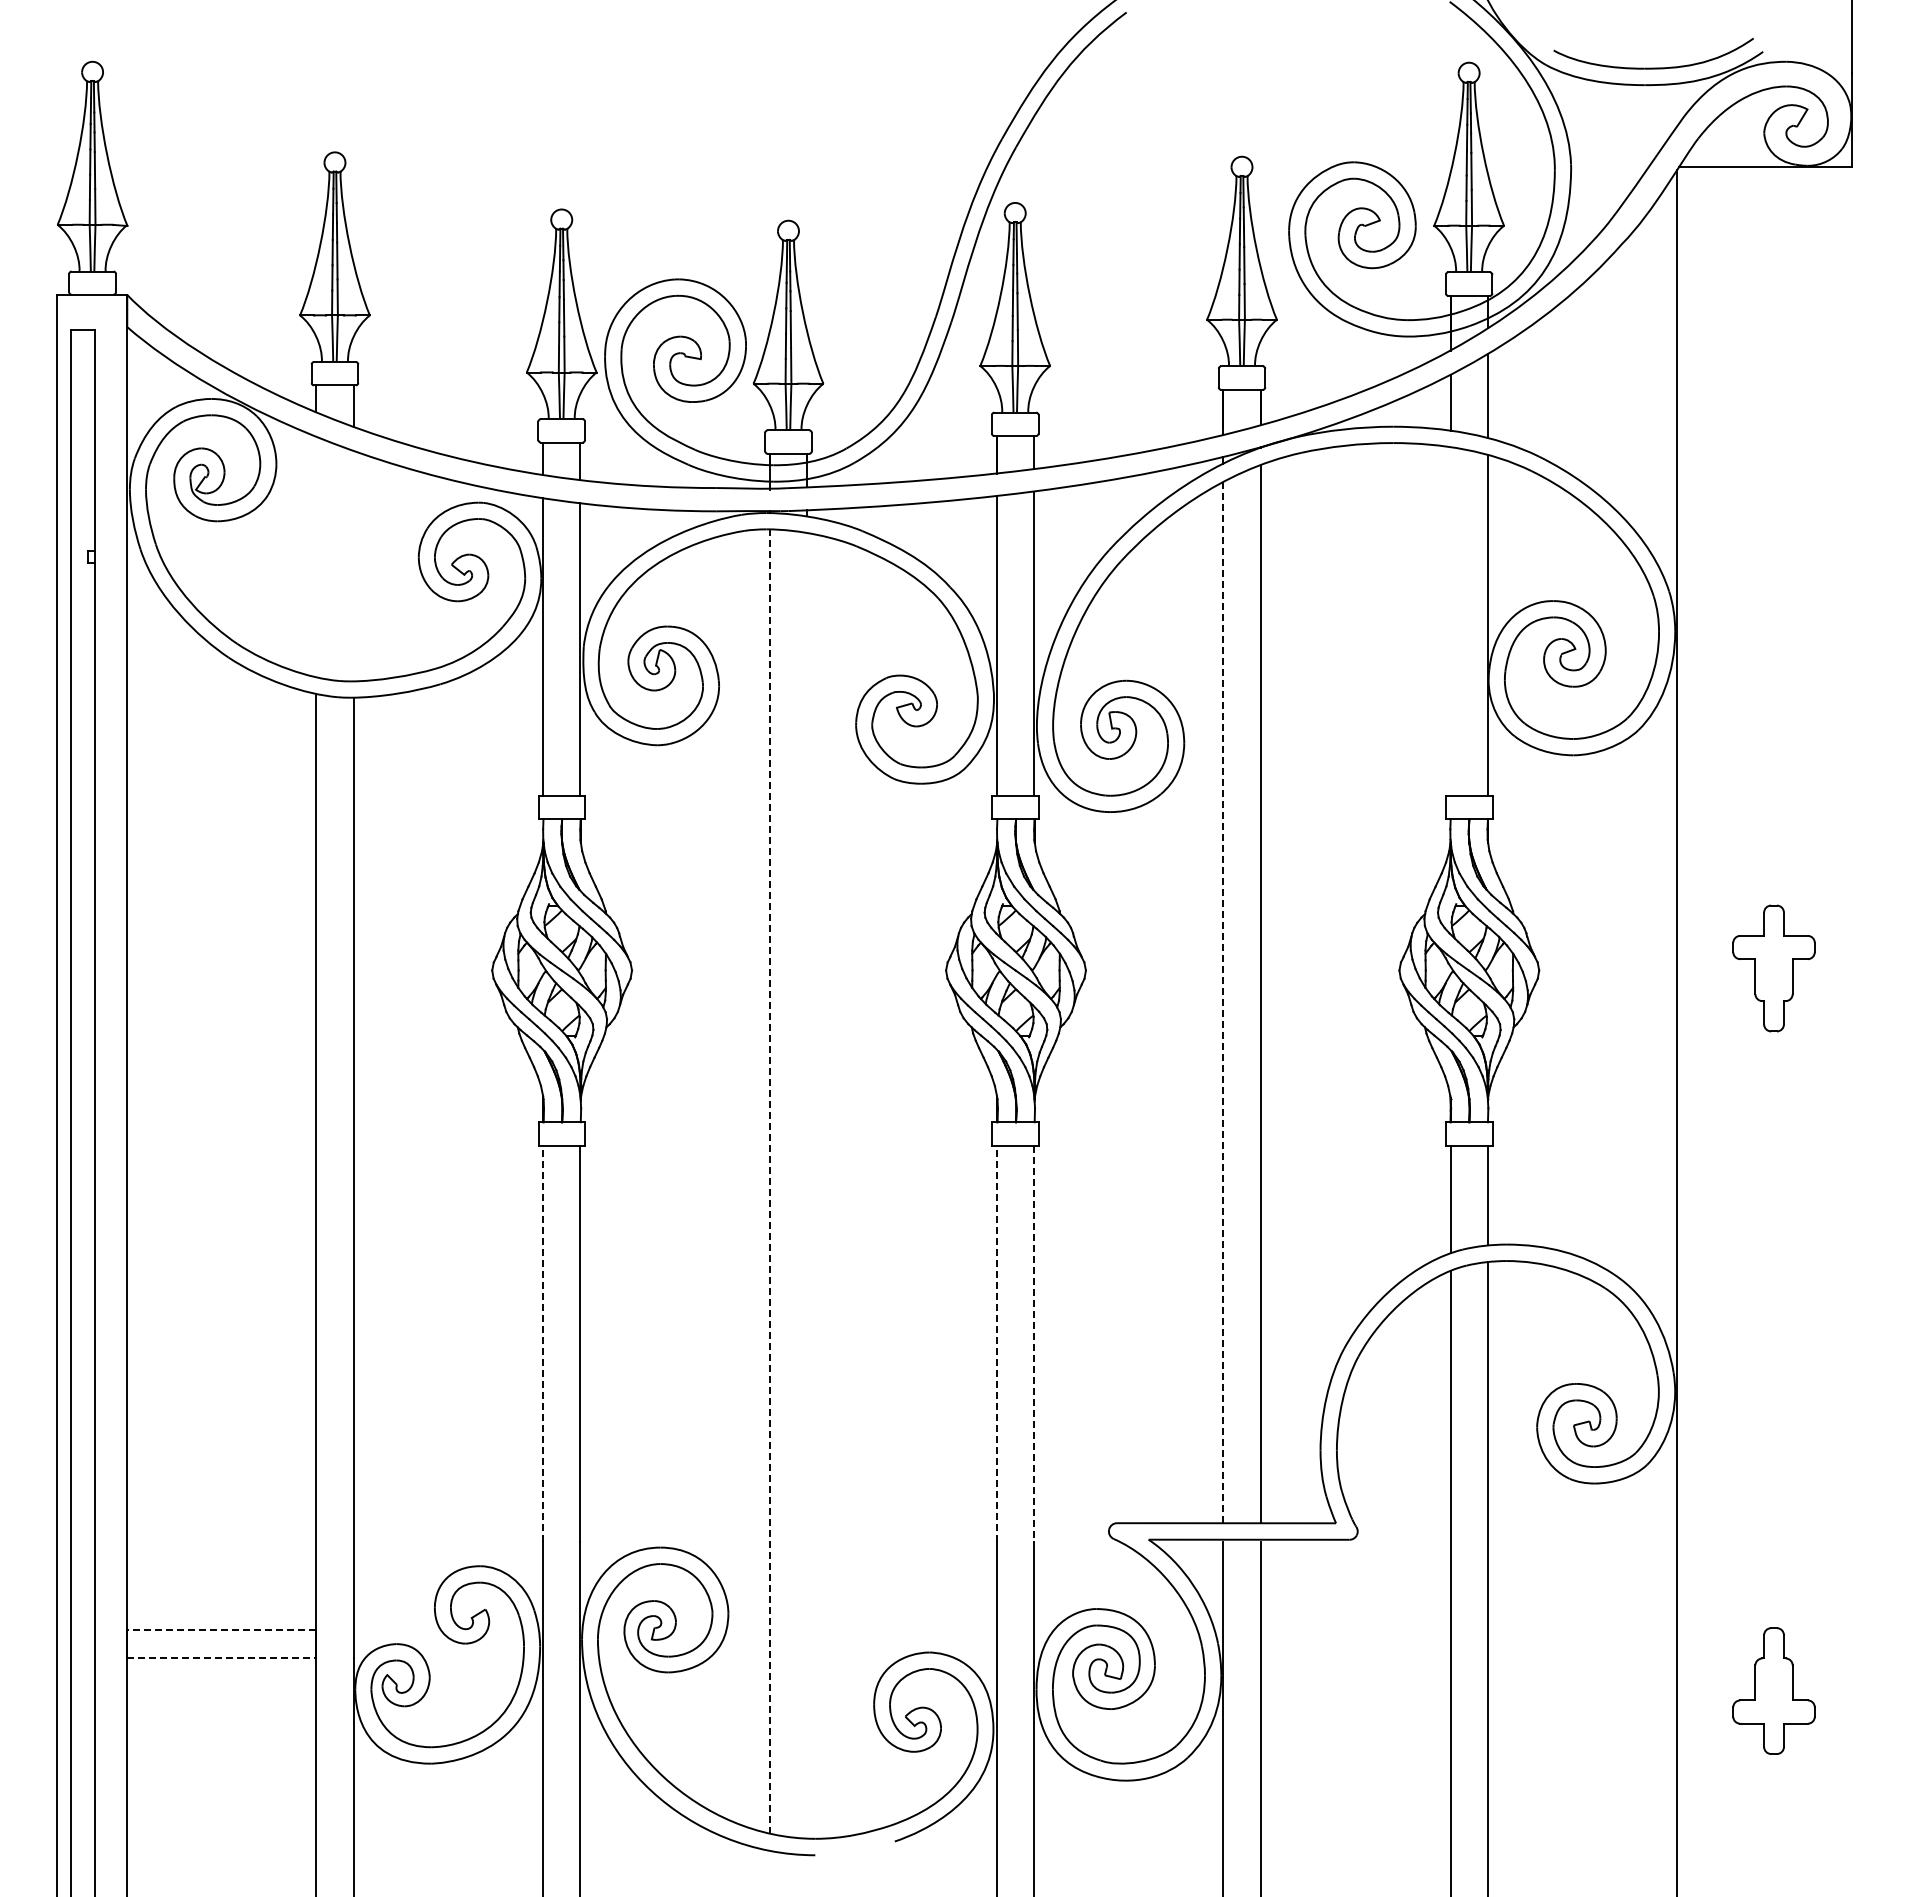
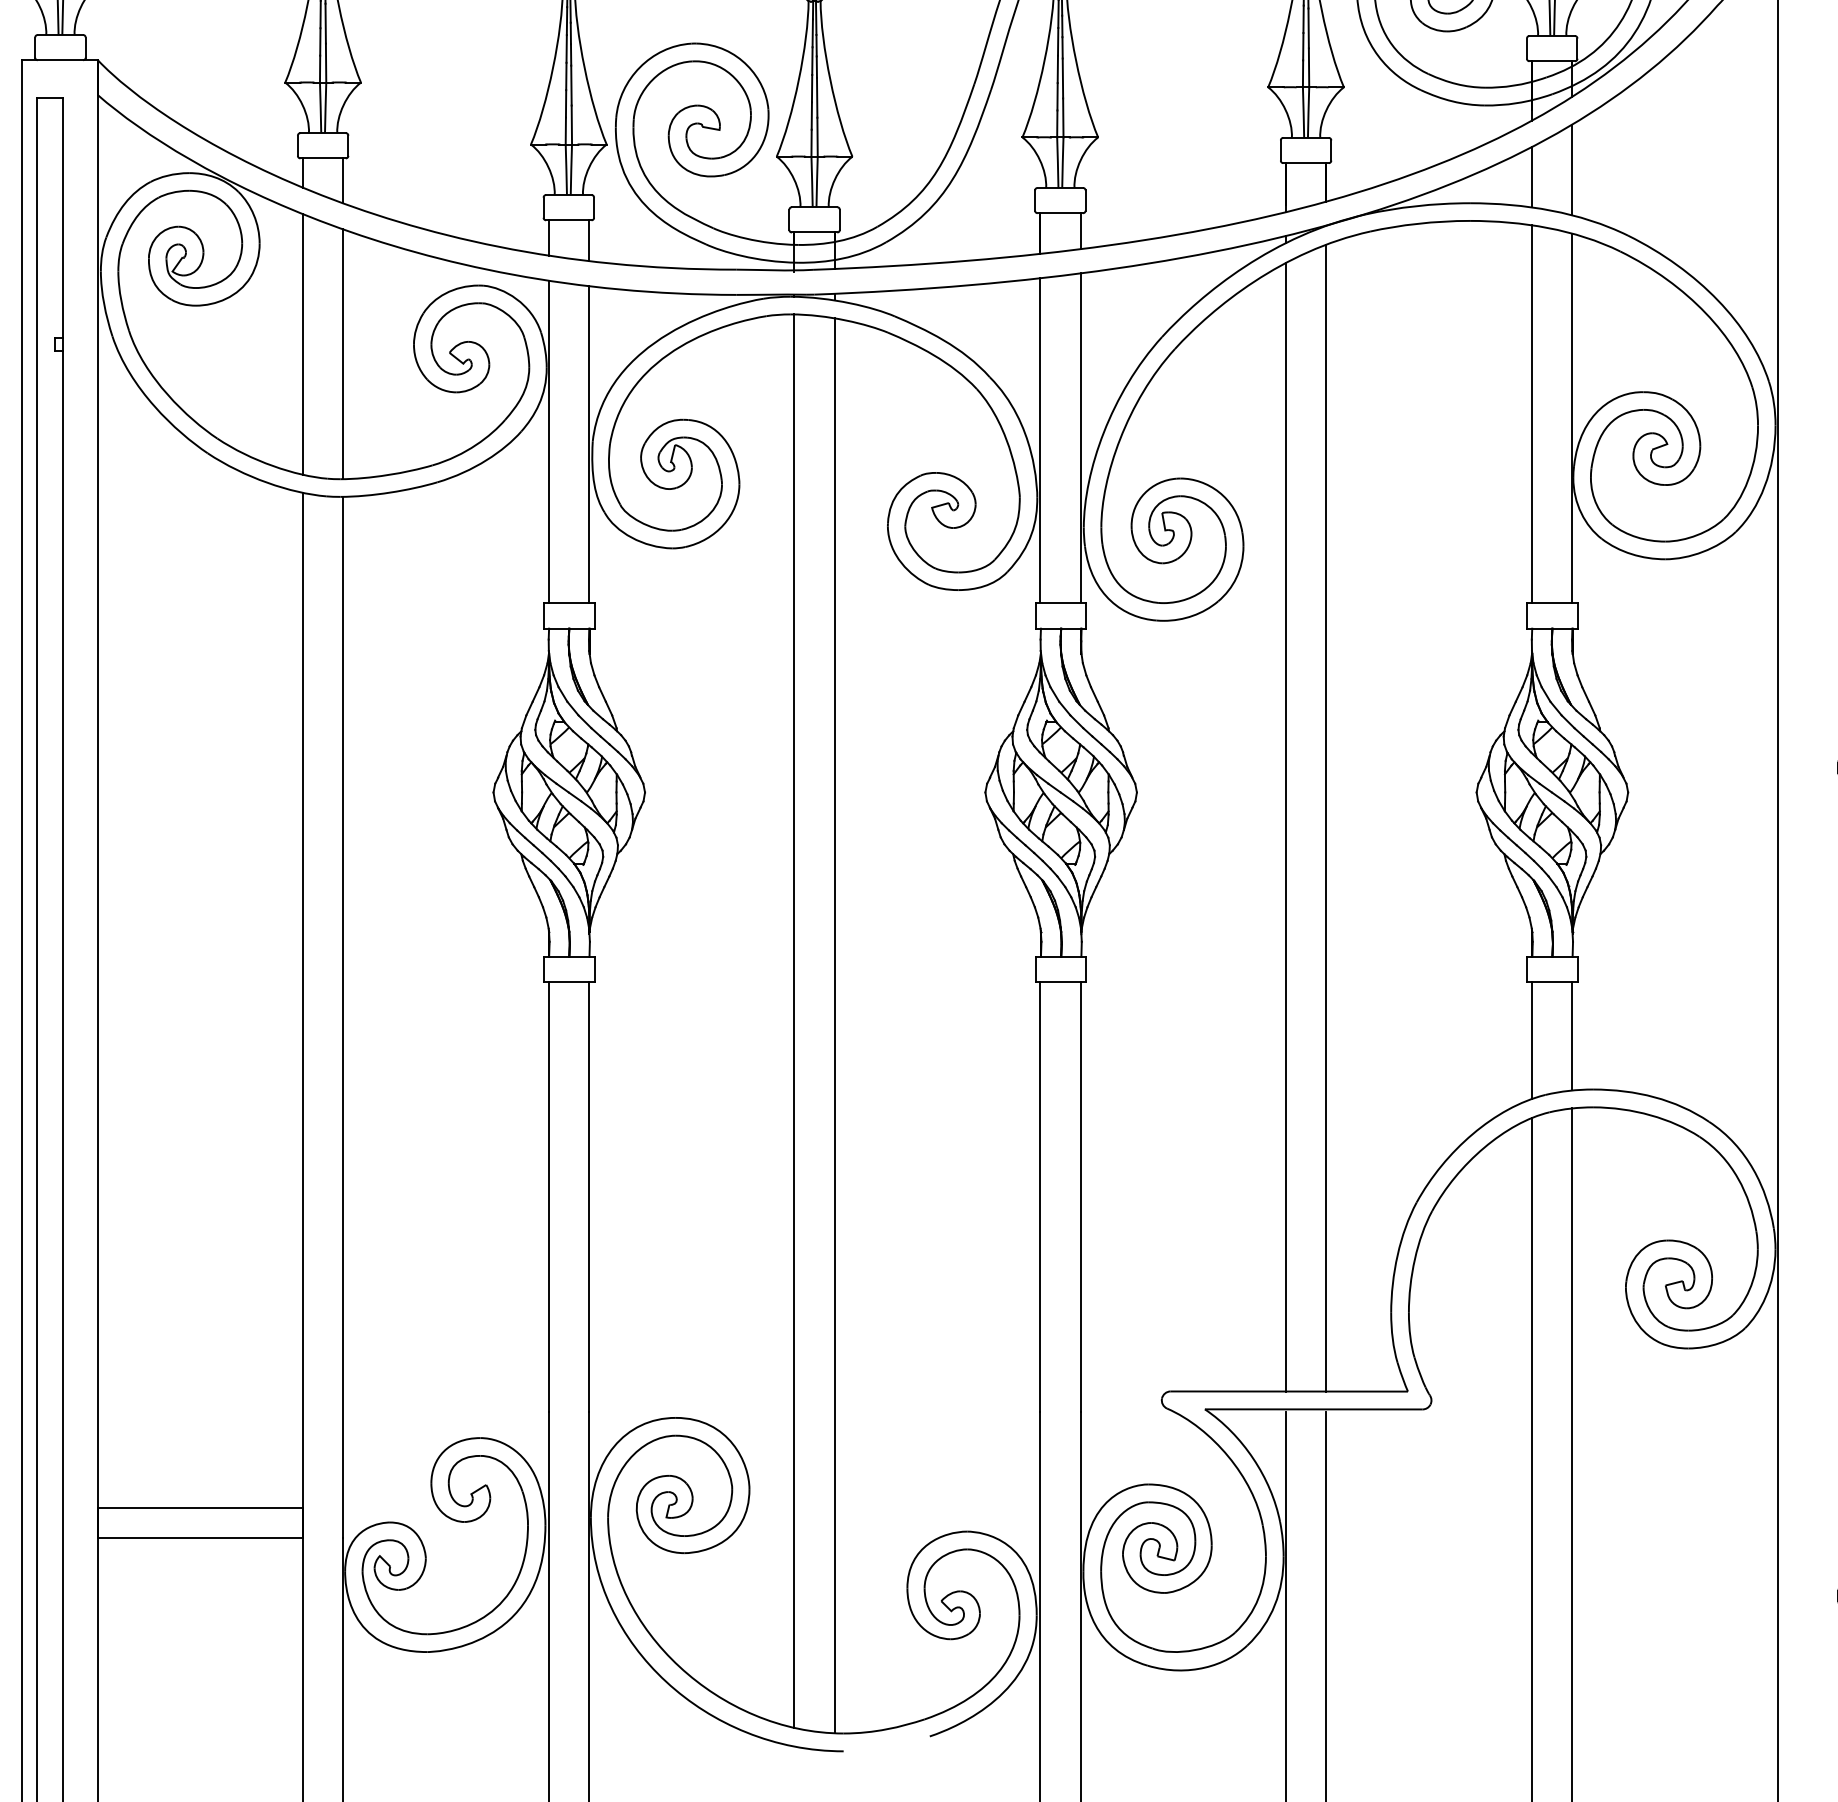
line: (316, 556) -> (303, 343), added
line: (353, 565) -> (343, 353), added
line: (1450, 621) -> (1532, 414), added
line: (1223, 1002) -> (1286, 827), dashed -> solid
line: (769, 1181) -> (794, 1021), dashed -> solid
line: (807, 1185) -> (835, 1025), added
line: (543, 1343) -> (549, 1196), dashed -> solid
line: (996, 1343) -> (1040, 1196), dashed -> solid
line: (1033, 1344) -> (1080, 1197), dashed -> solid
line: (221, 1630) -> (200, 1507), dashed -> solid
line: (221, 1658) -> (200, 1538), dashed -> solid

